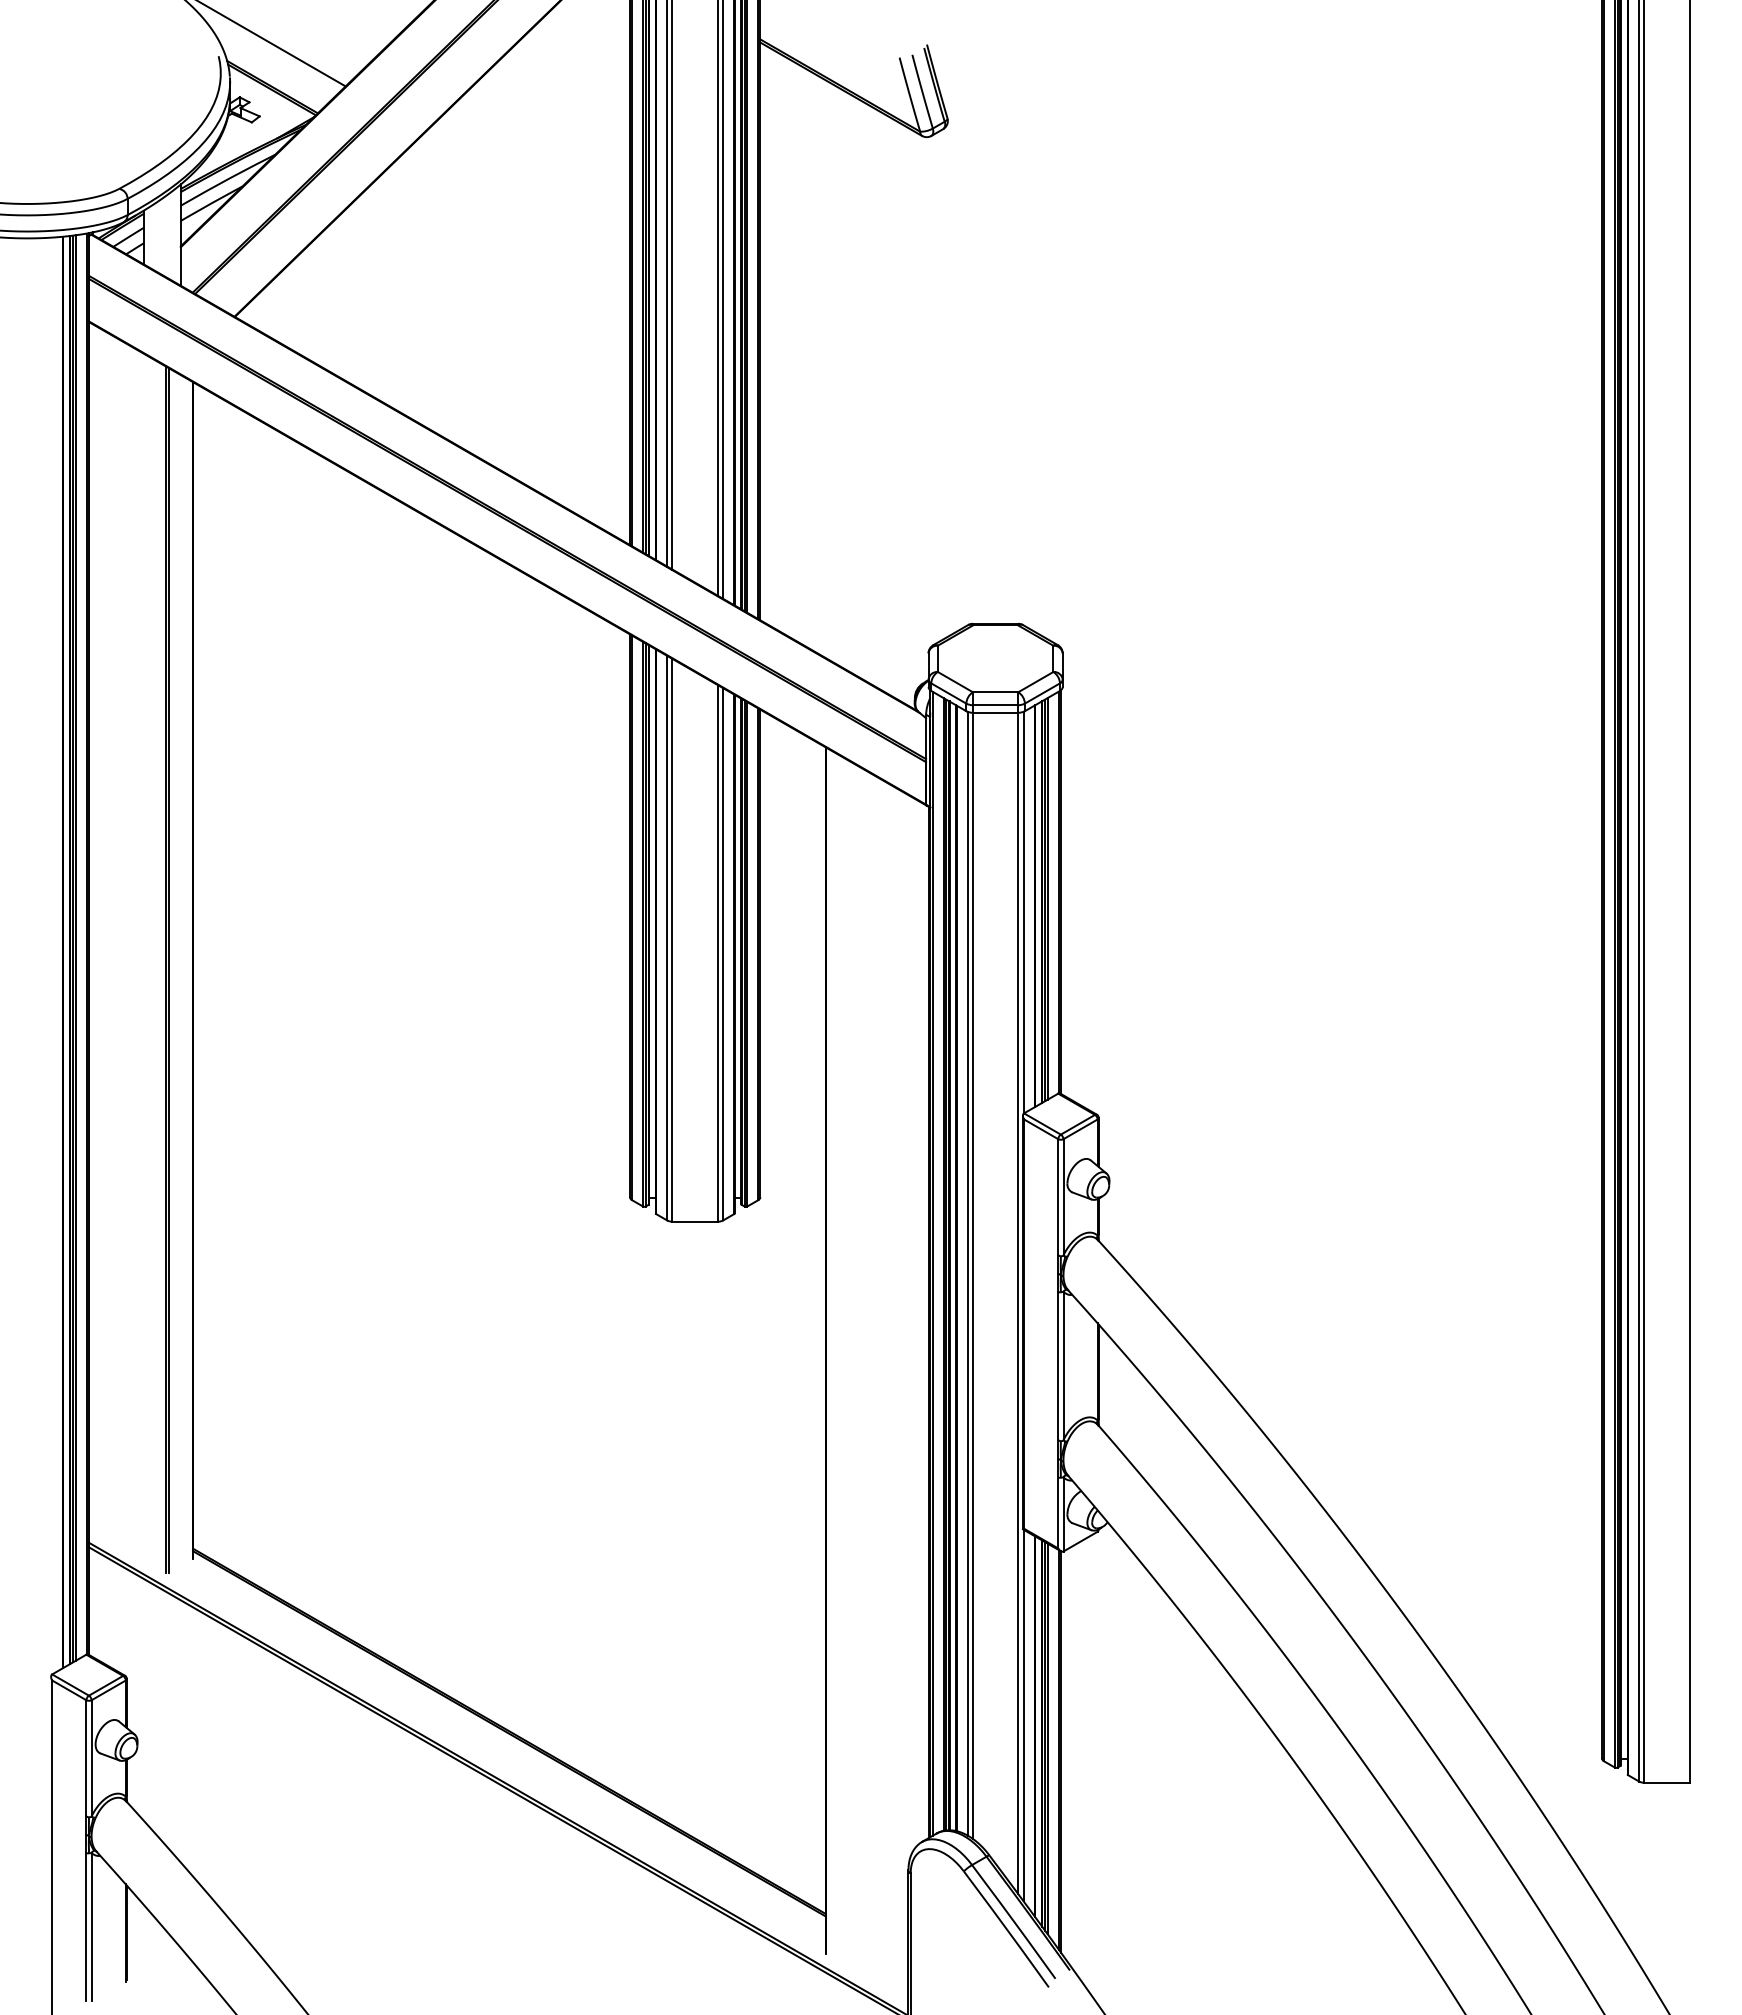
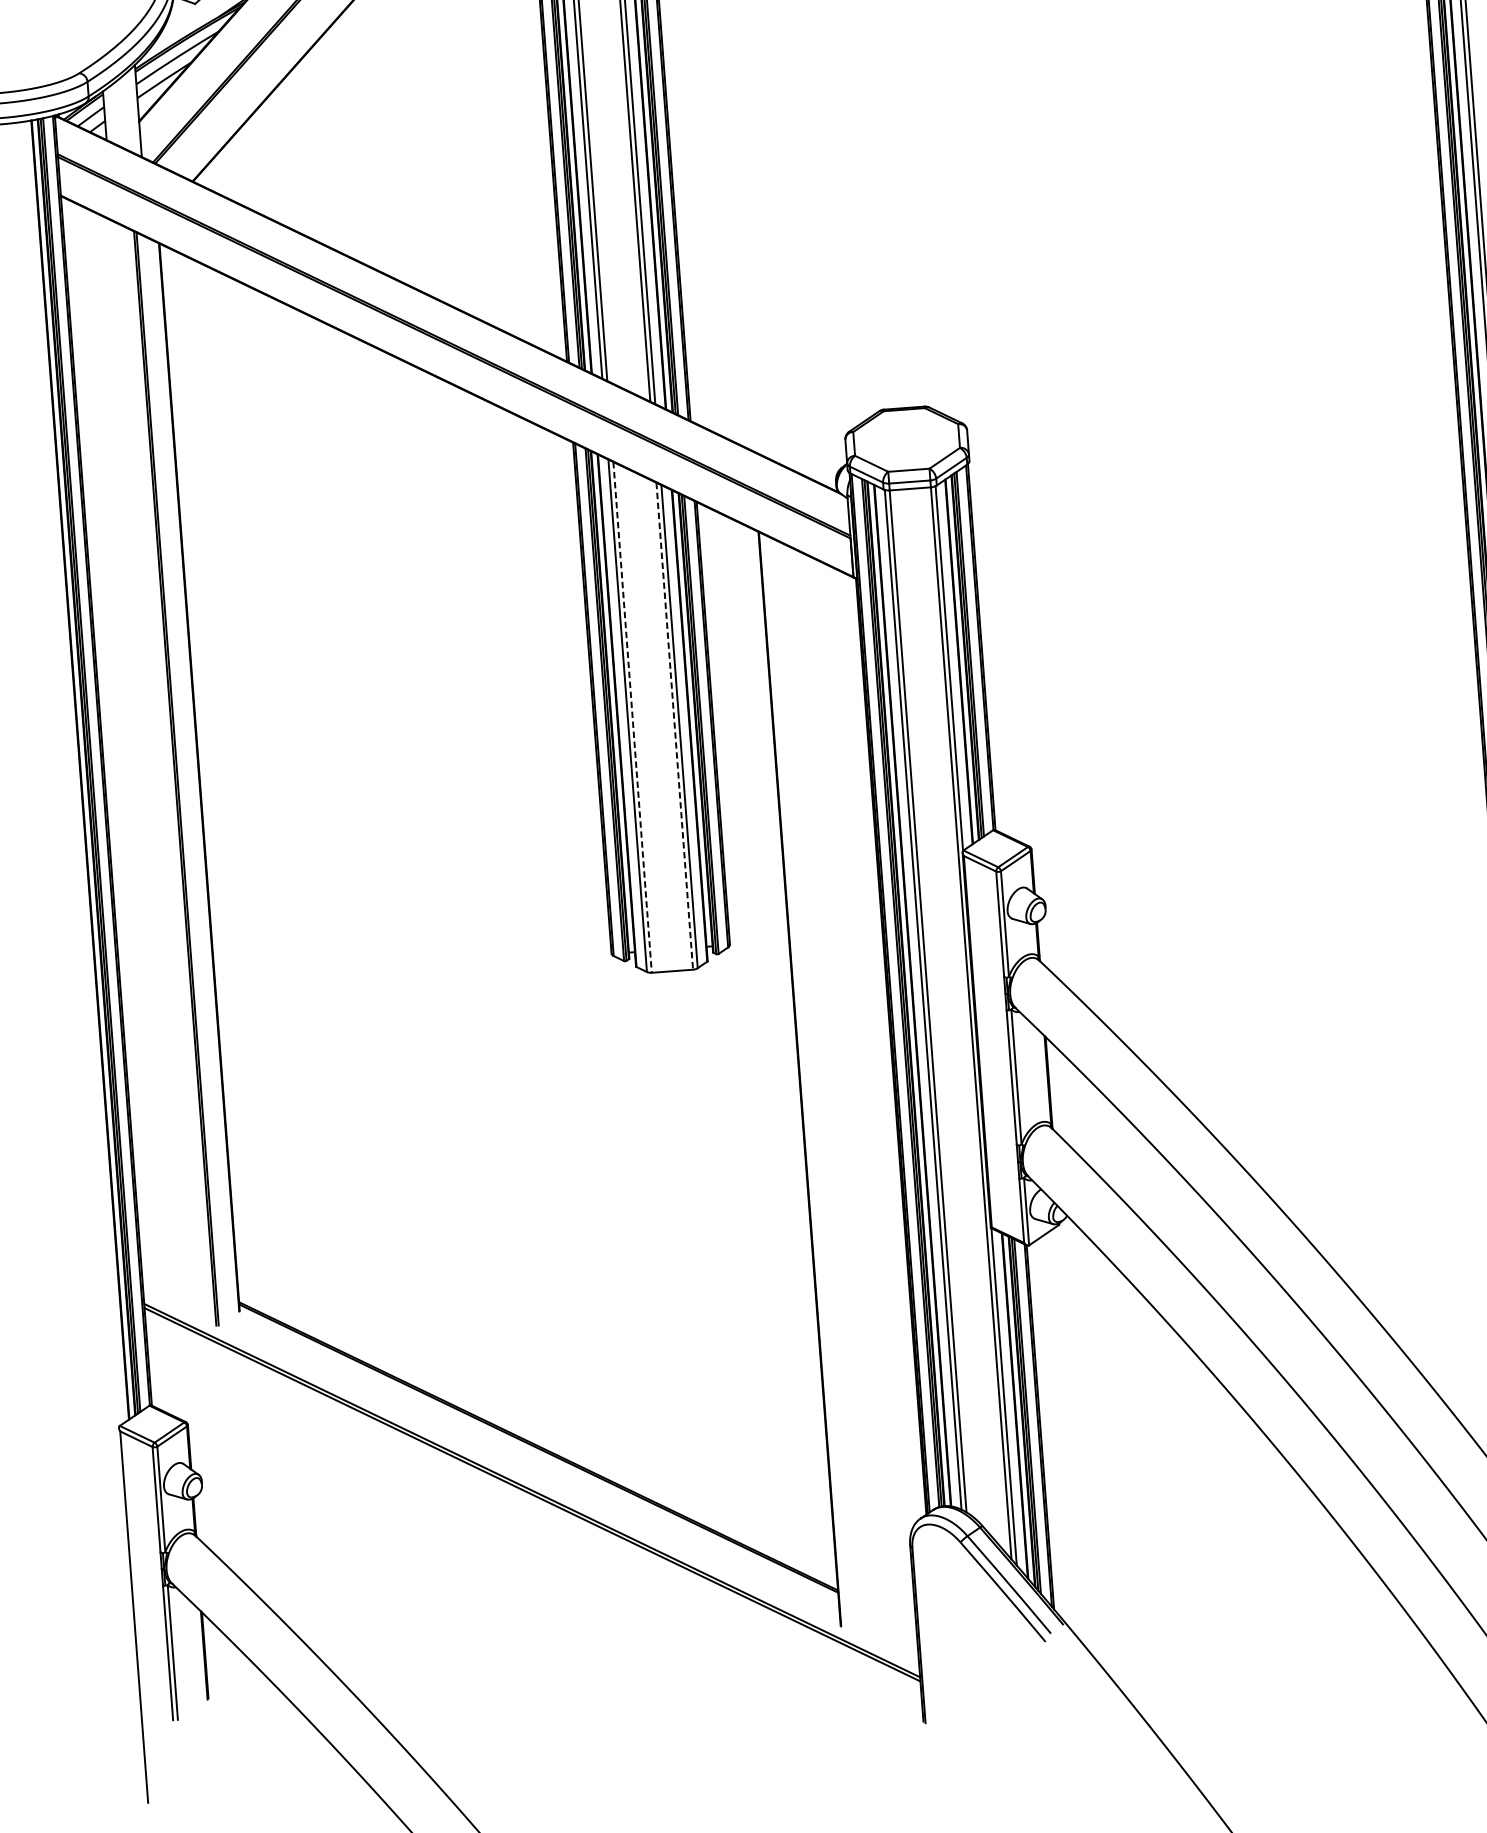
line: (672, 940) -> (632, 717), solid -> dashed
line: (717, 953) -> (674, 726), solid -> dashed

